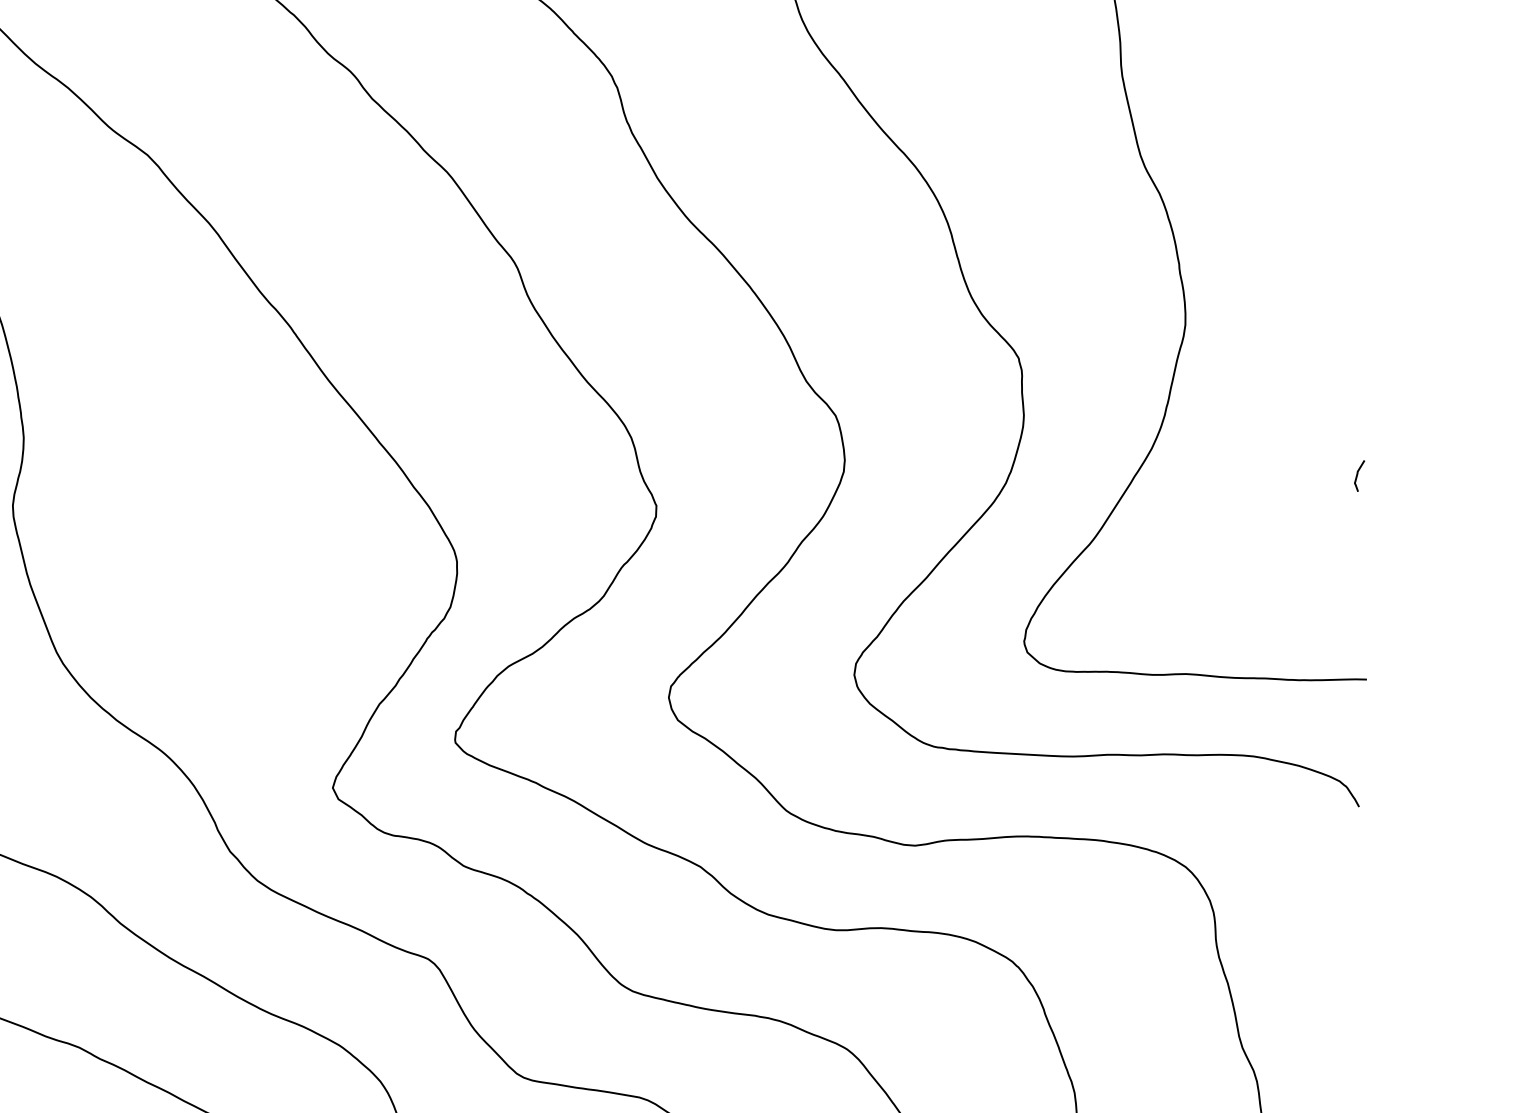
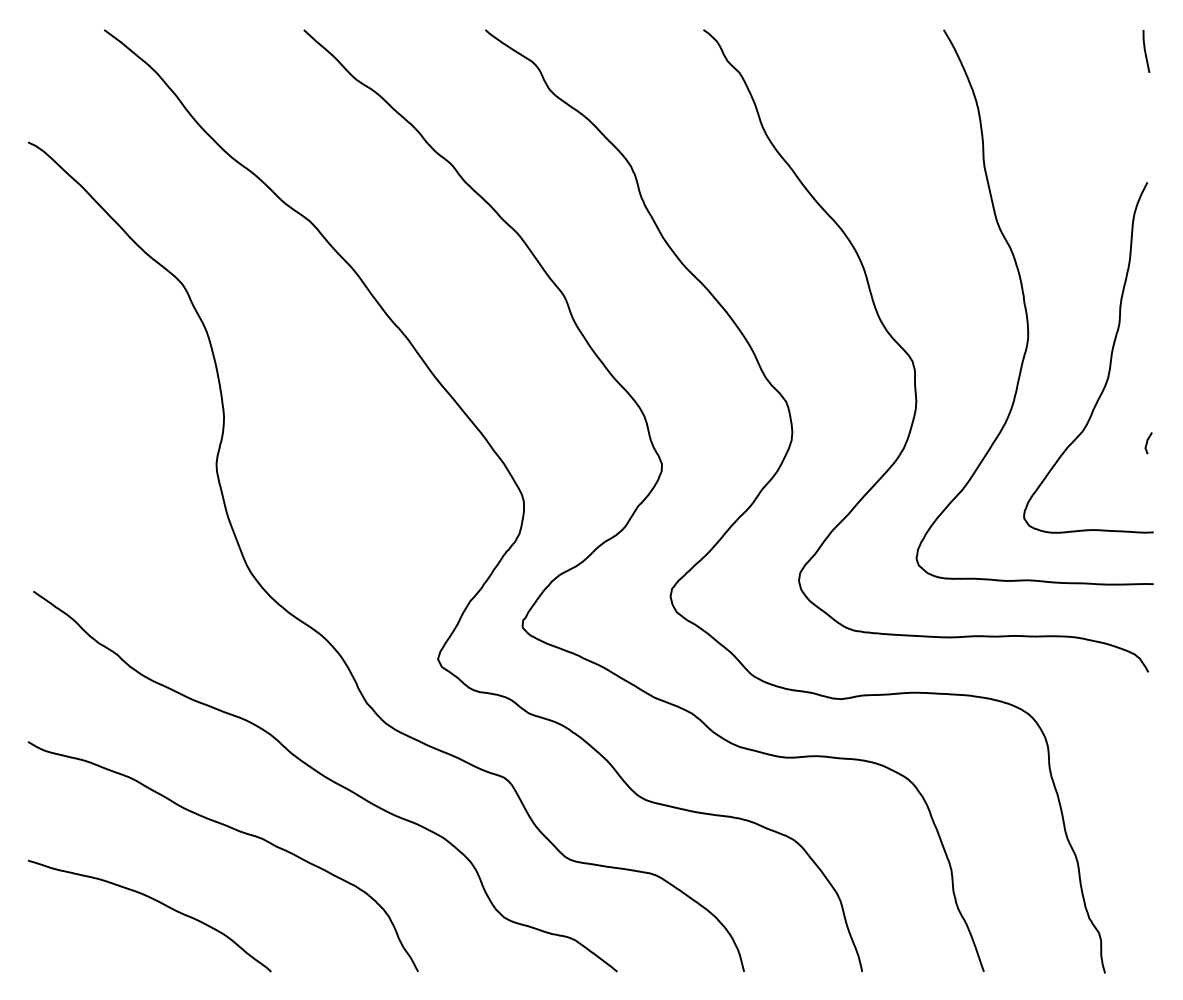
curve: (1302, 359) -> (1109, 362), added

